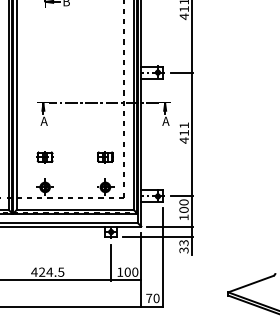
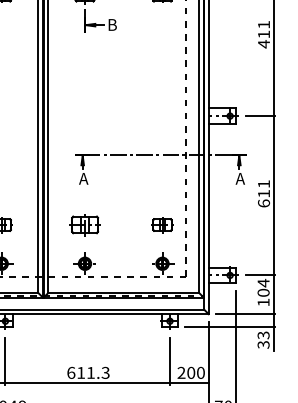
text: (183, 140) -> (262, 203), 411 -> 611
part: (44, 157) -> (84, 225), size x1.4
text: (183, 202) -> (262, 283), 100 -> 104
text: (47, 271) -> (87, 371), 424.5 -> 611.3
text: (120, 271) -> (181, 371), 100 -> 200

